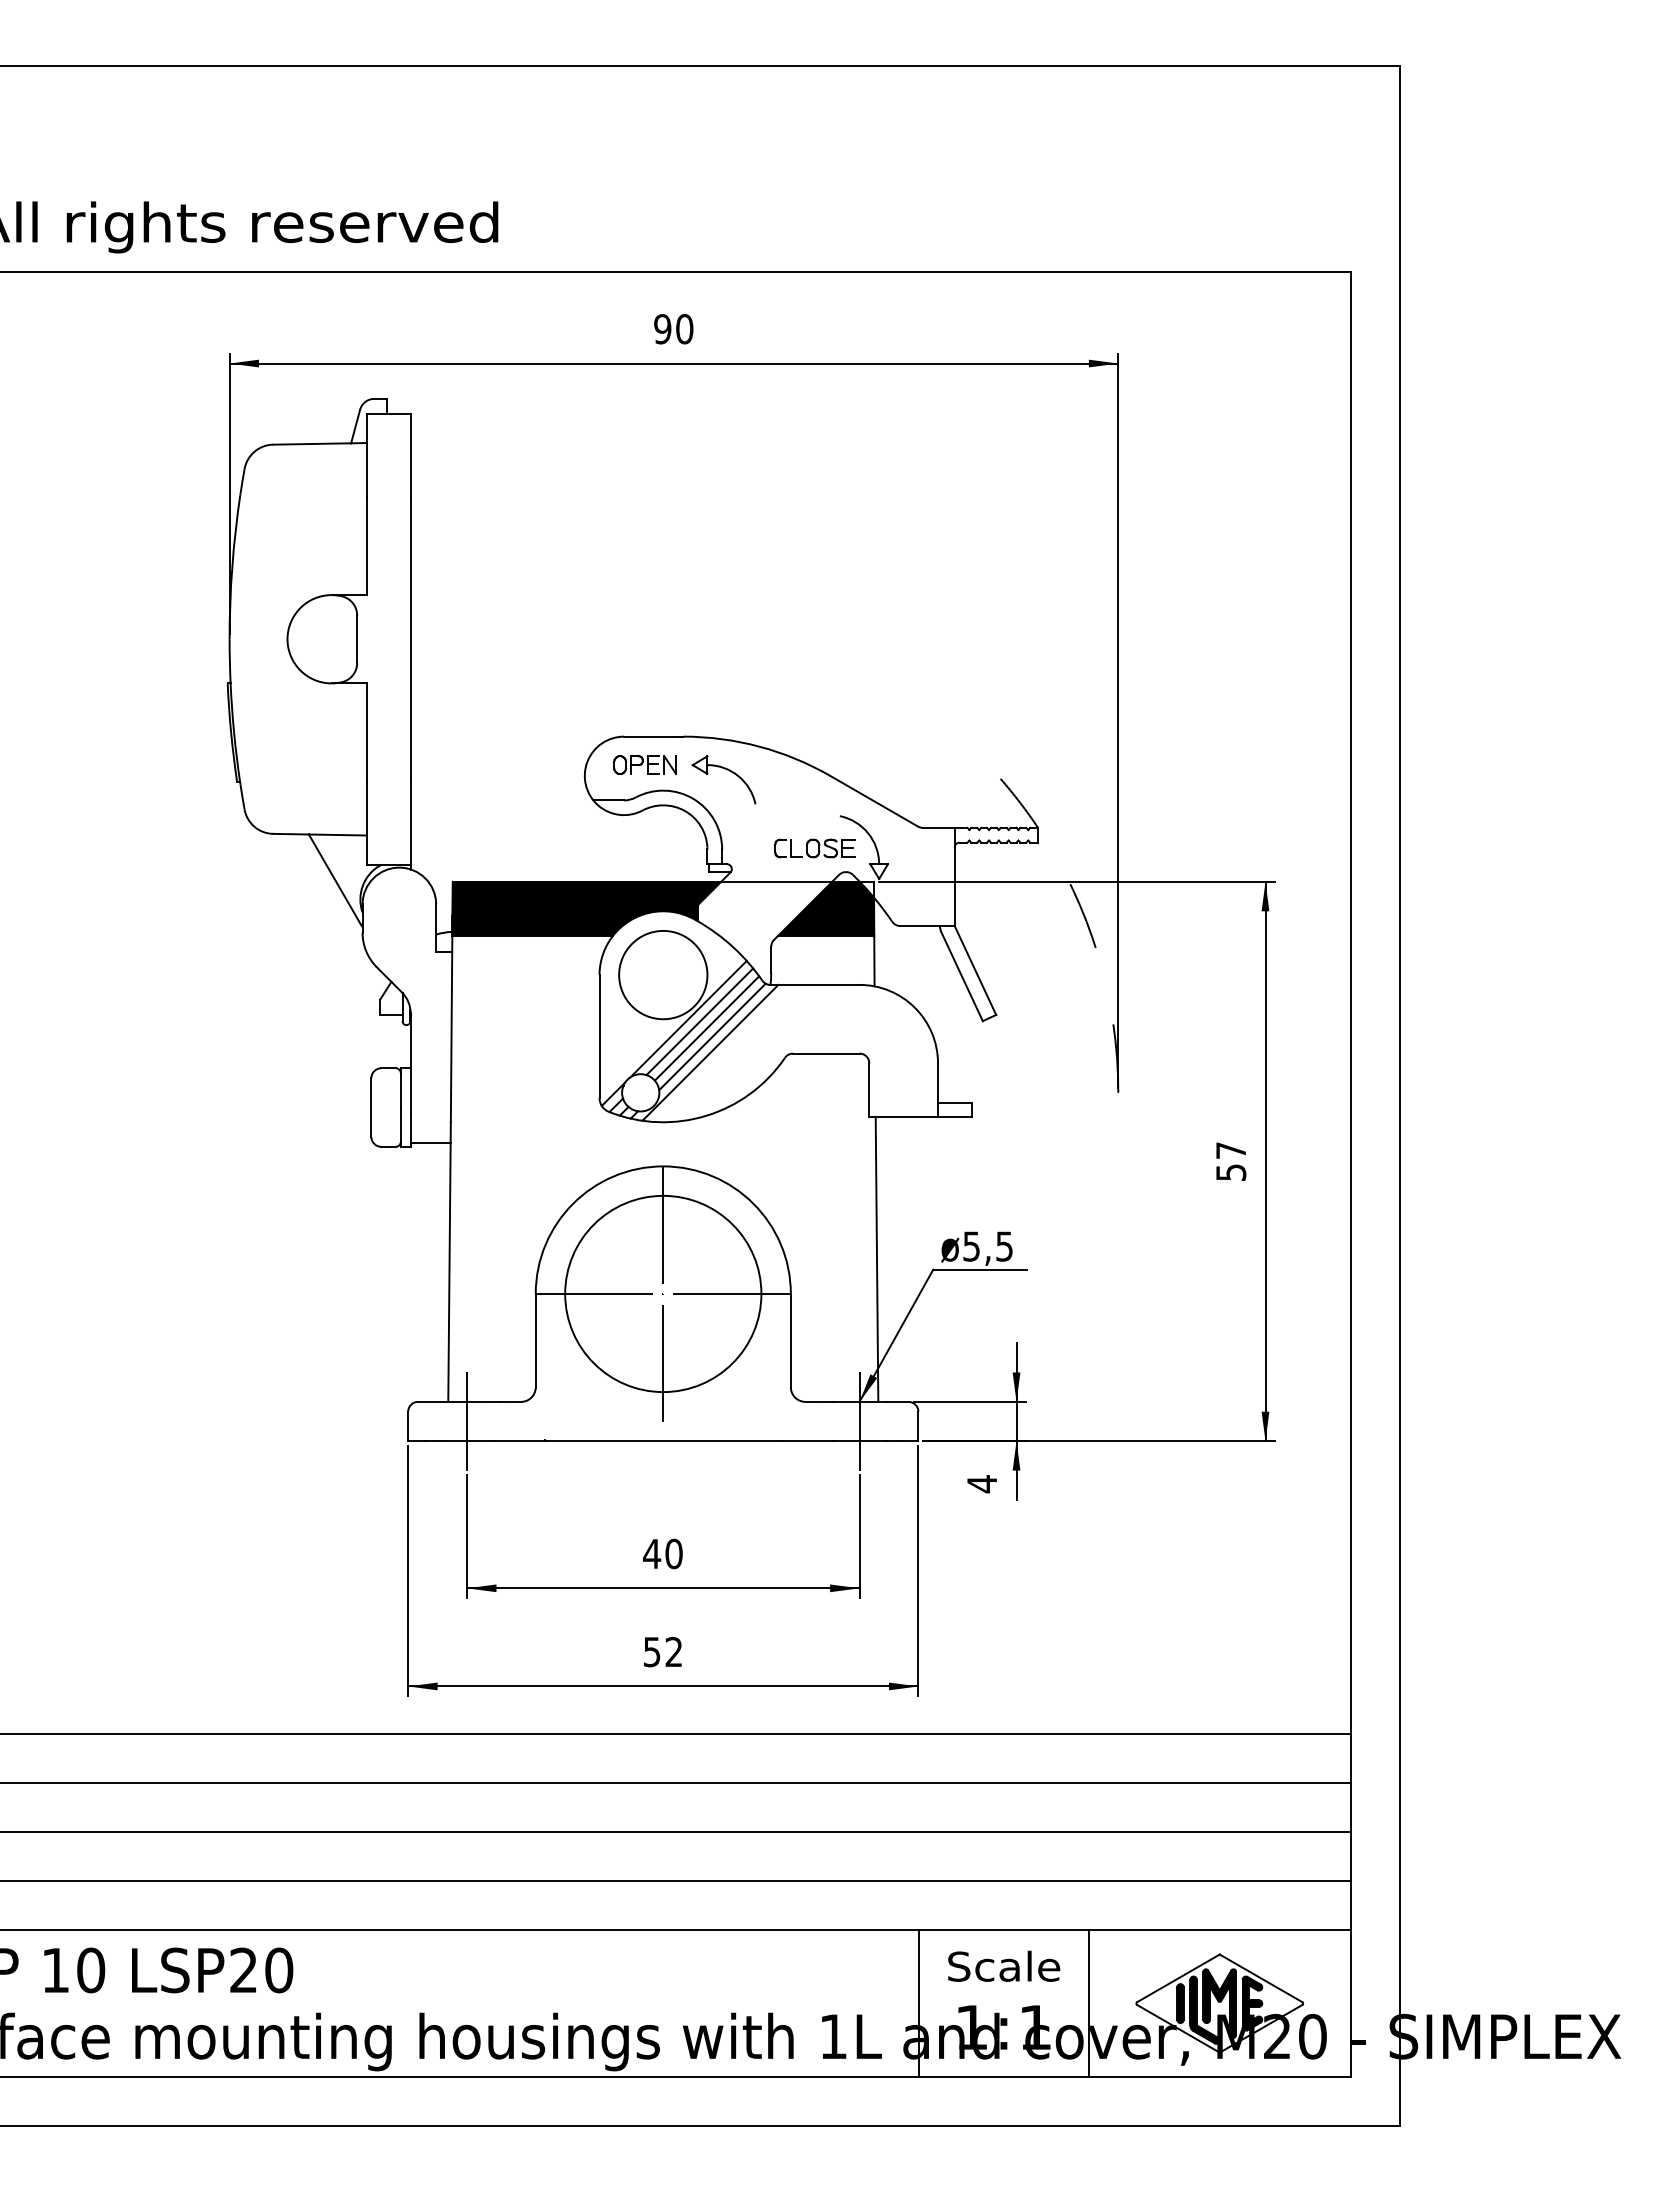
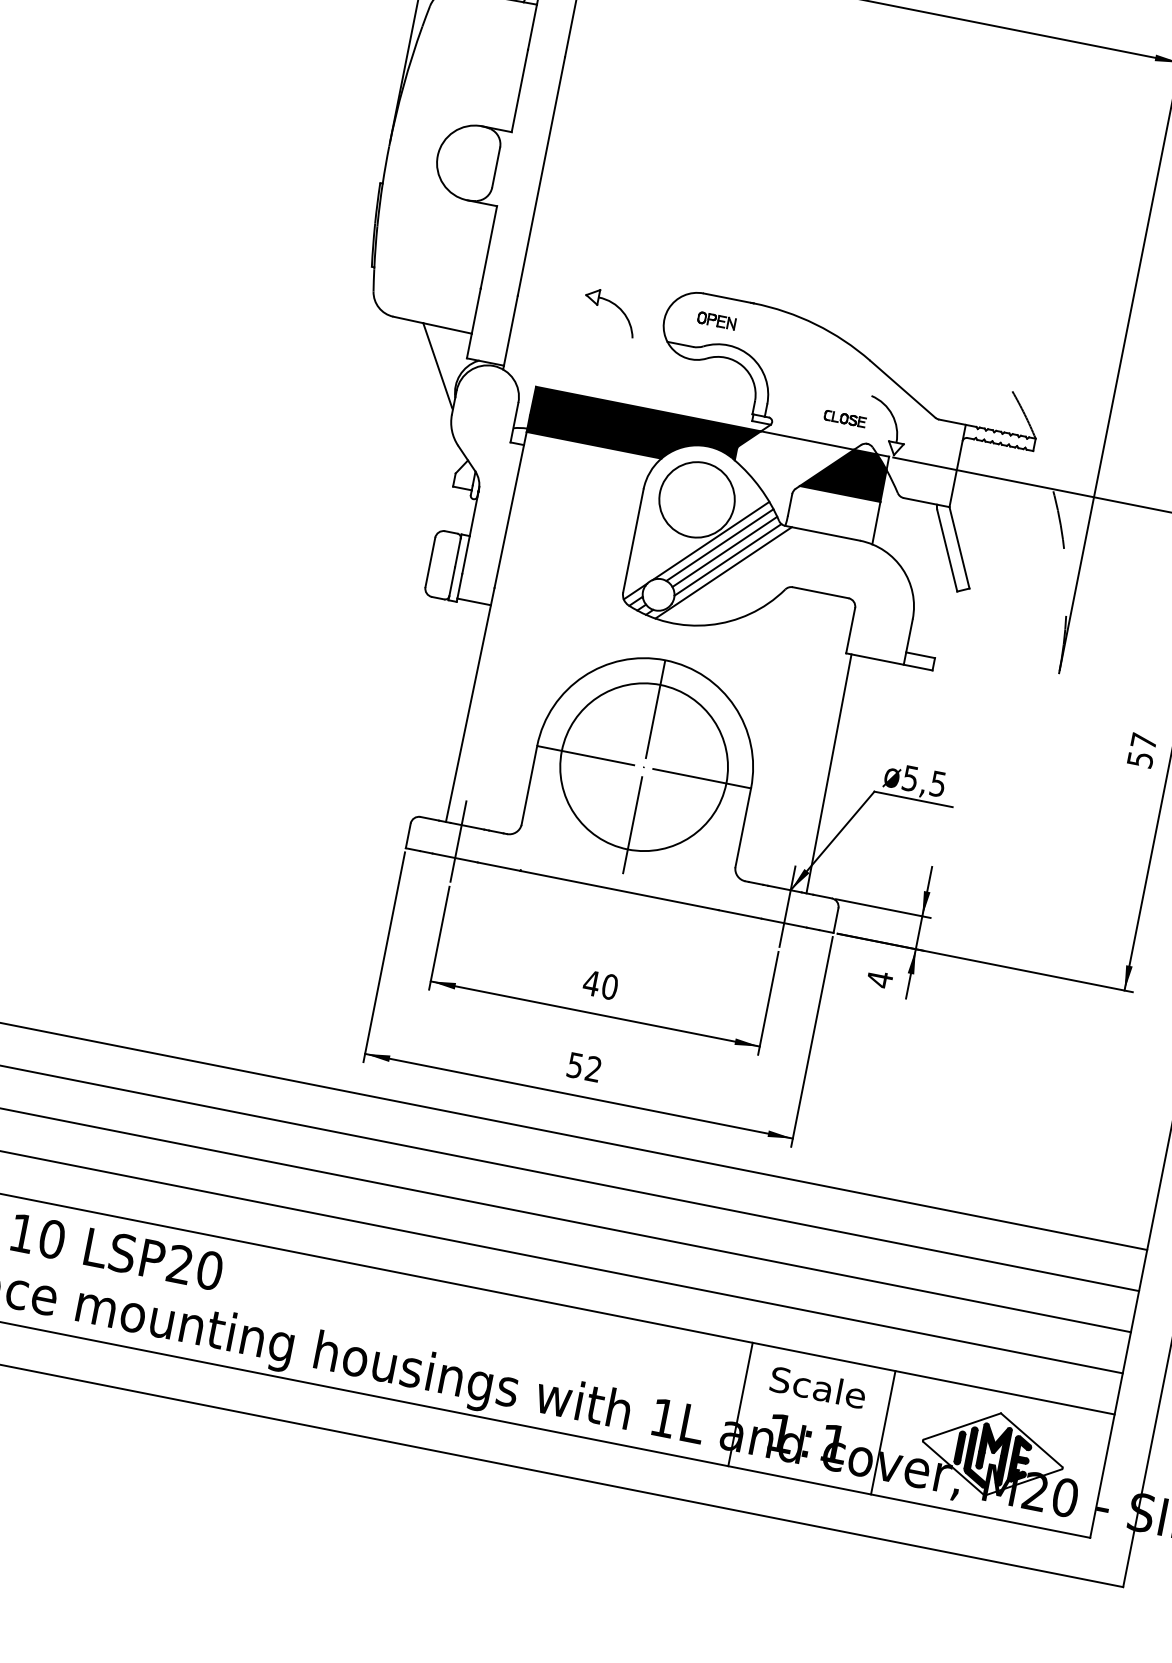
part: (645, 764) -> (717, 320), size x0.7
part: (727, 770) -> (614, 305), moved
part: (814, 848) -> (844, 418), size x0.6

